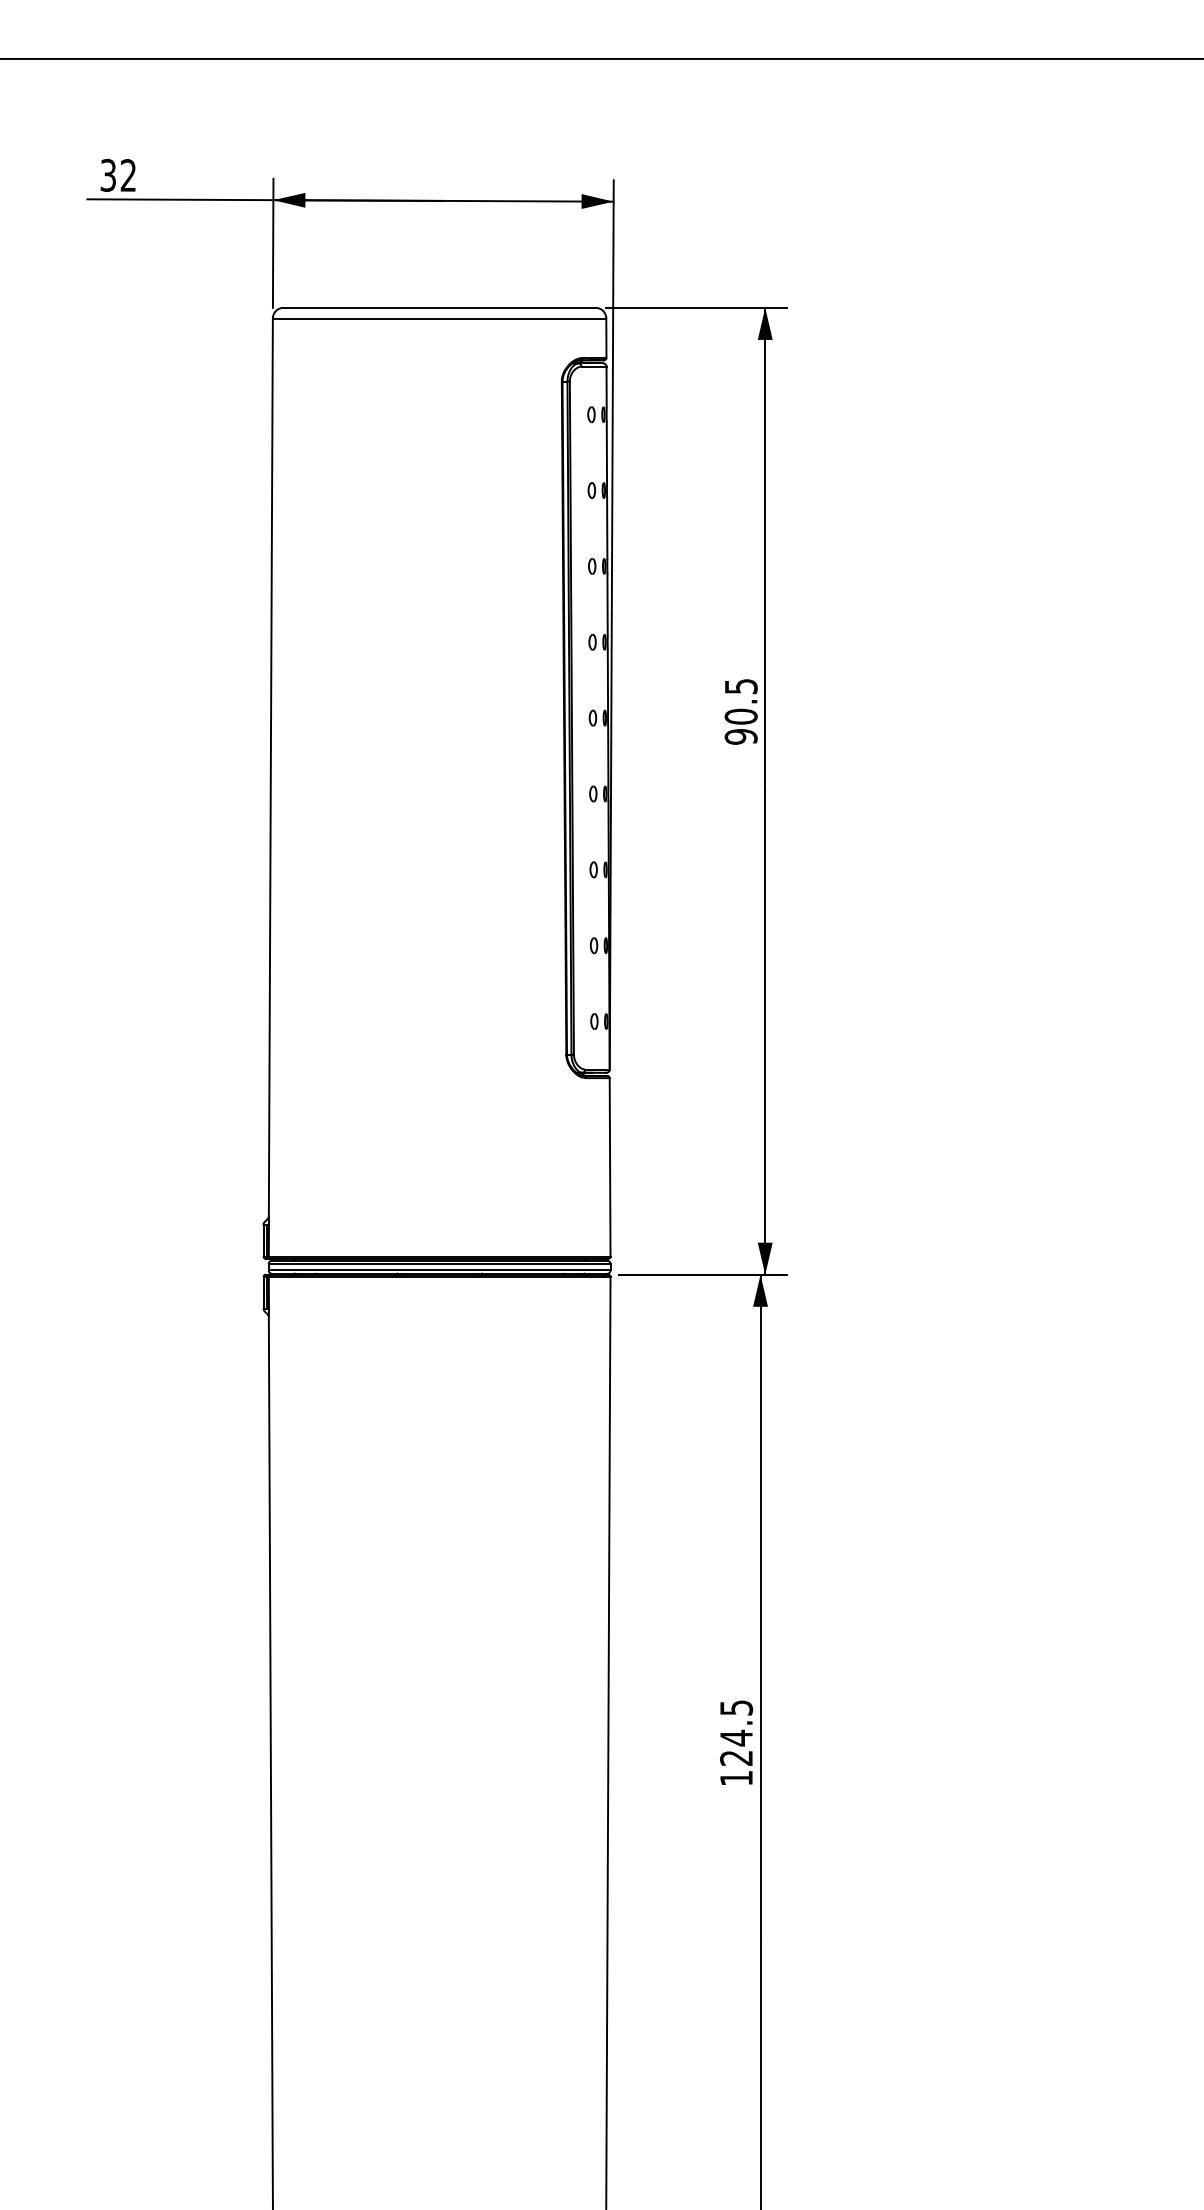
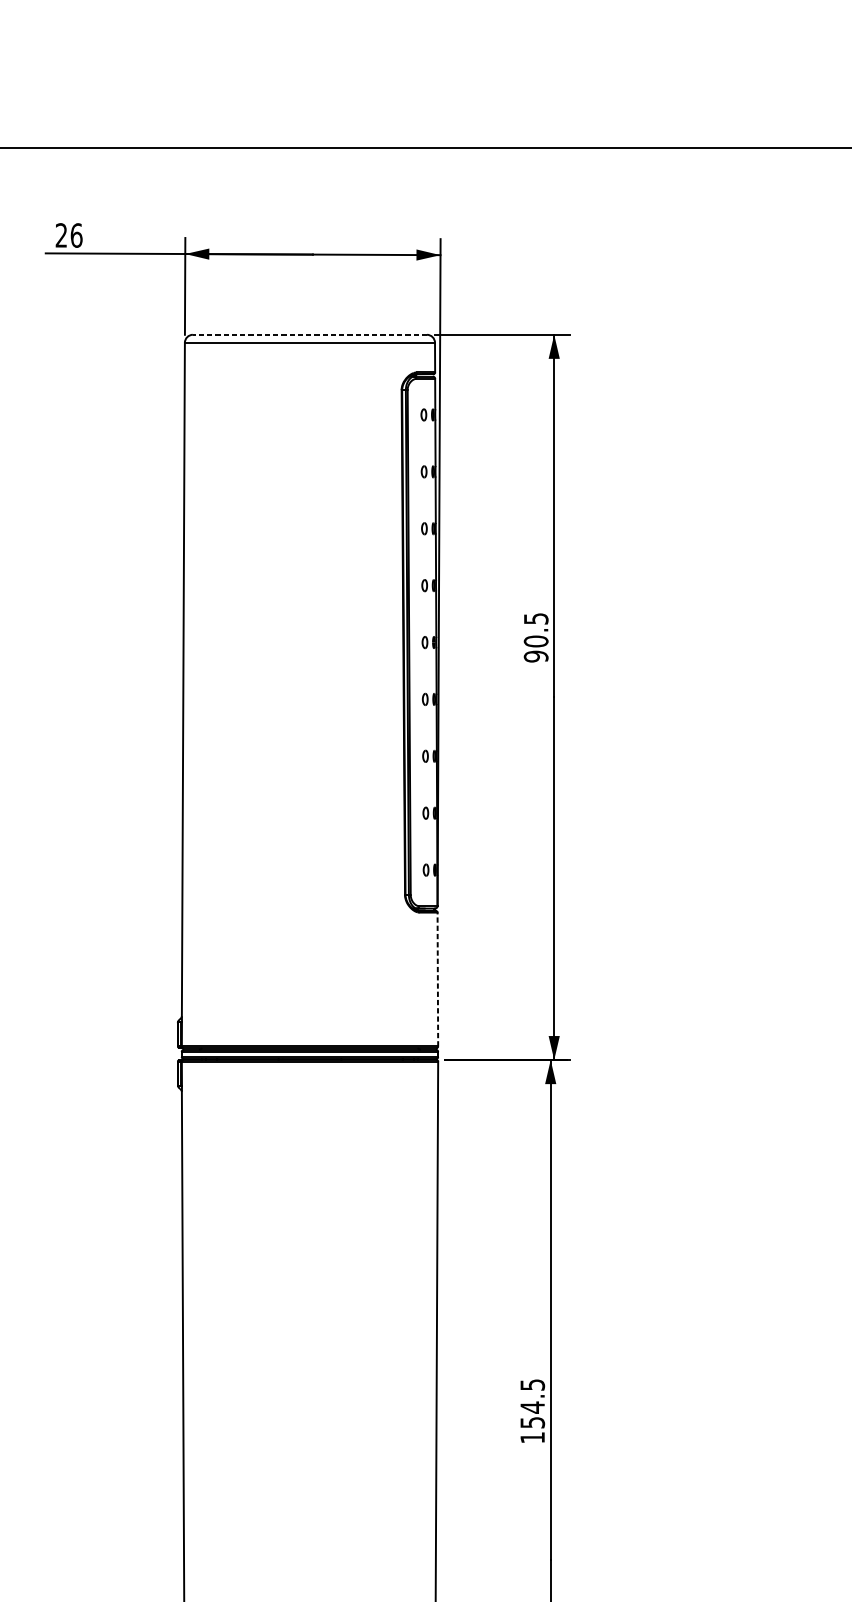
text: (118, 175) -> (69, 235), 32 -> 26
line: (439, 307) -> (309, 334), solid -> dashed
line: (610, 1166) -> (438, 978), solid -> dashed
text: (736, 1758) -> (532, 1422), 124.5 -> 154.5

